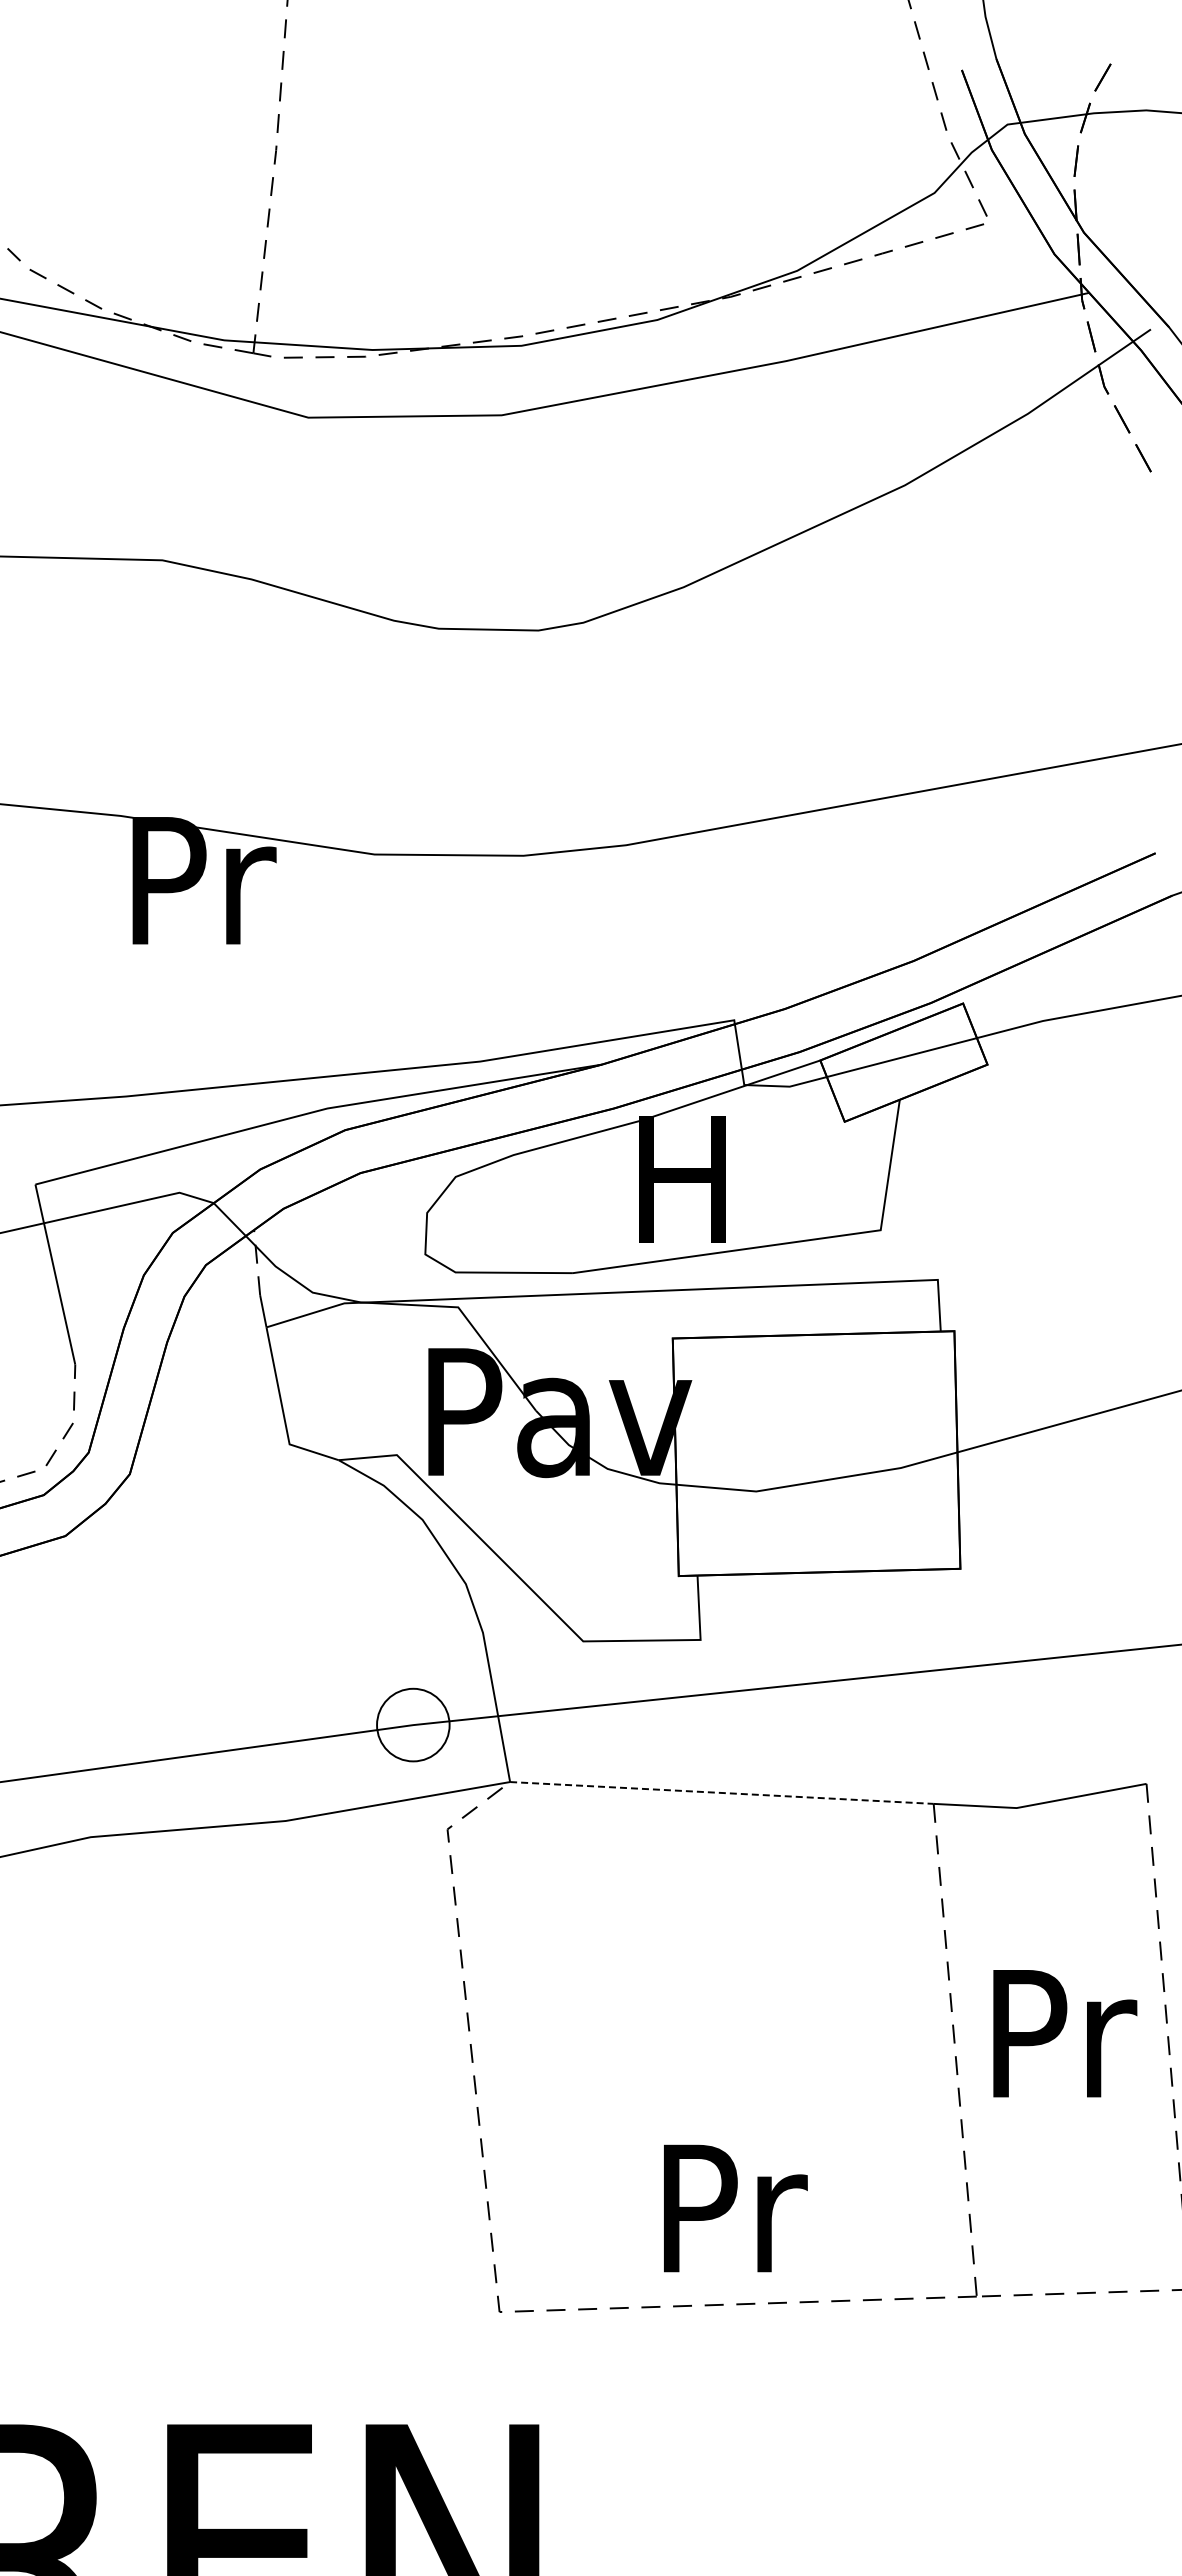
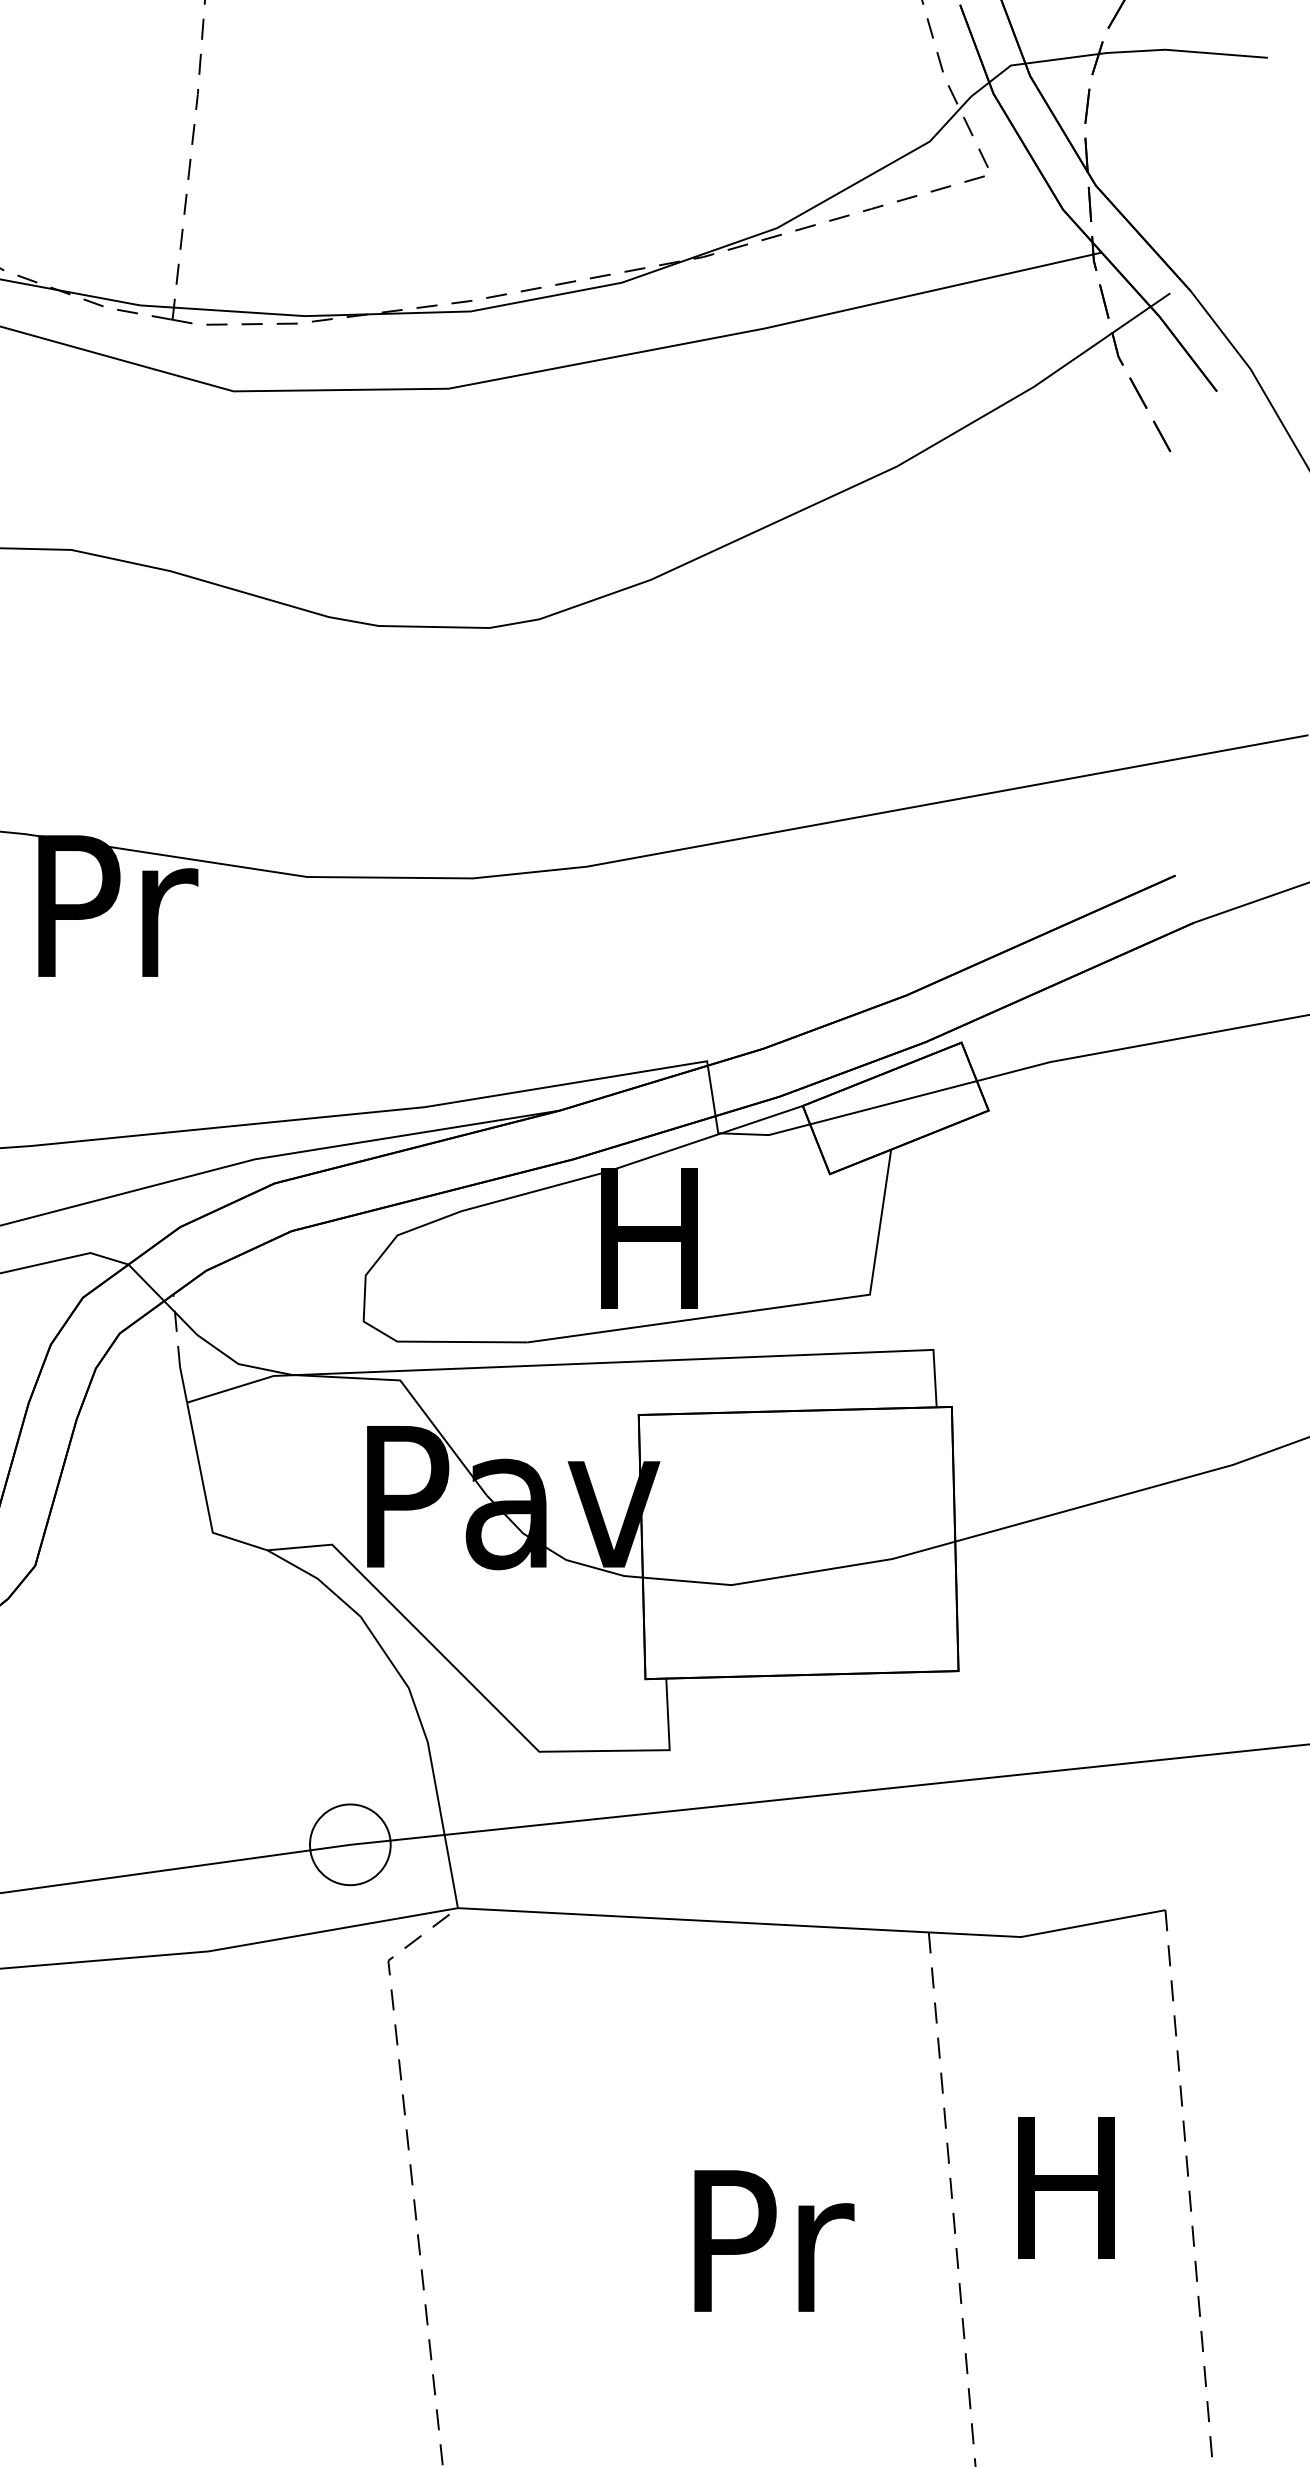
line: (722, 1793) -> (694, 1920), dashed -> solid
text: (1065, 2033) -> (1075, 2187), Pr -> H
text: (735, 2208) -> (774, 2241), moved

